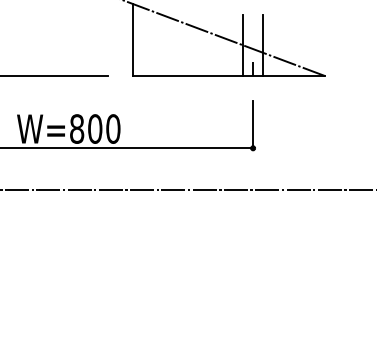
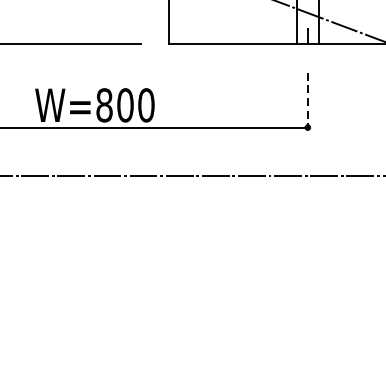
line: (253, 125) -> (308, 101), solid -> dashed

